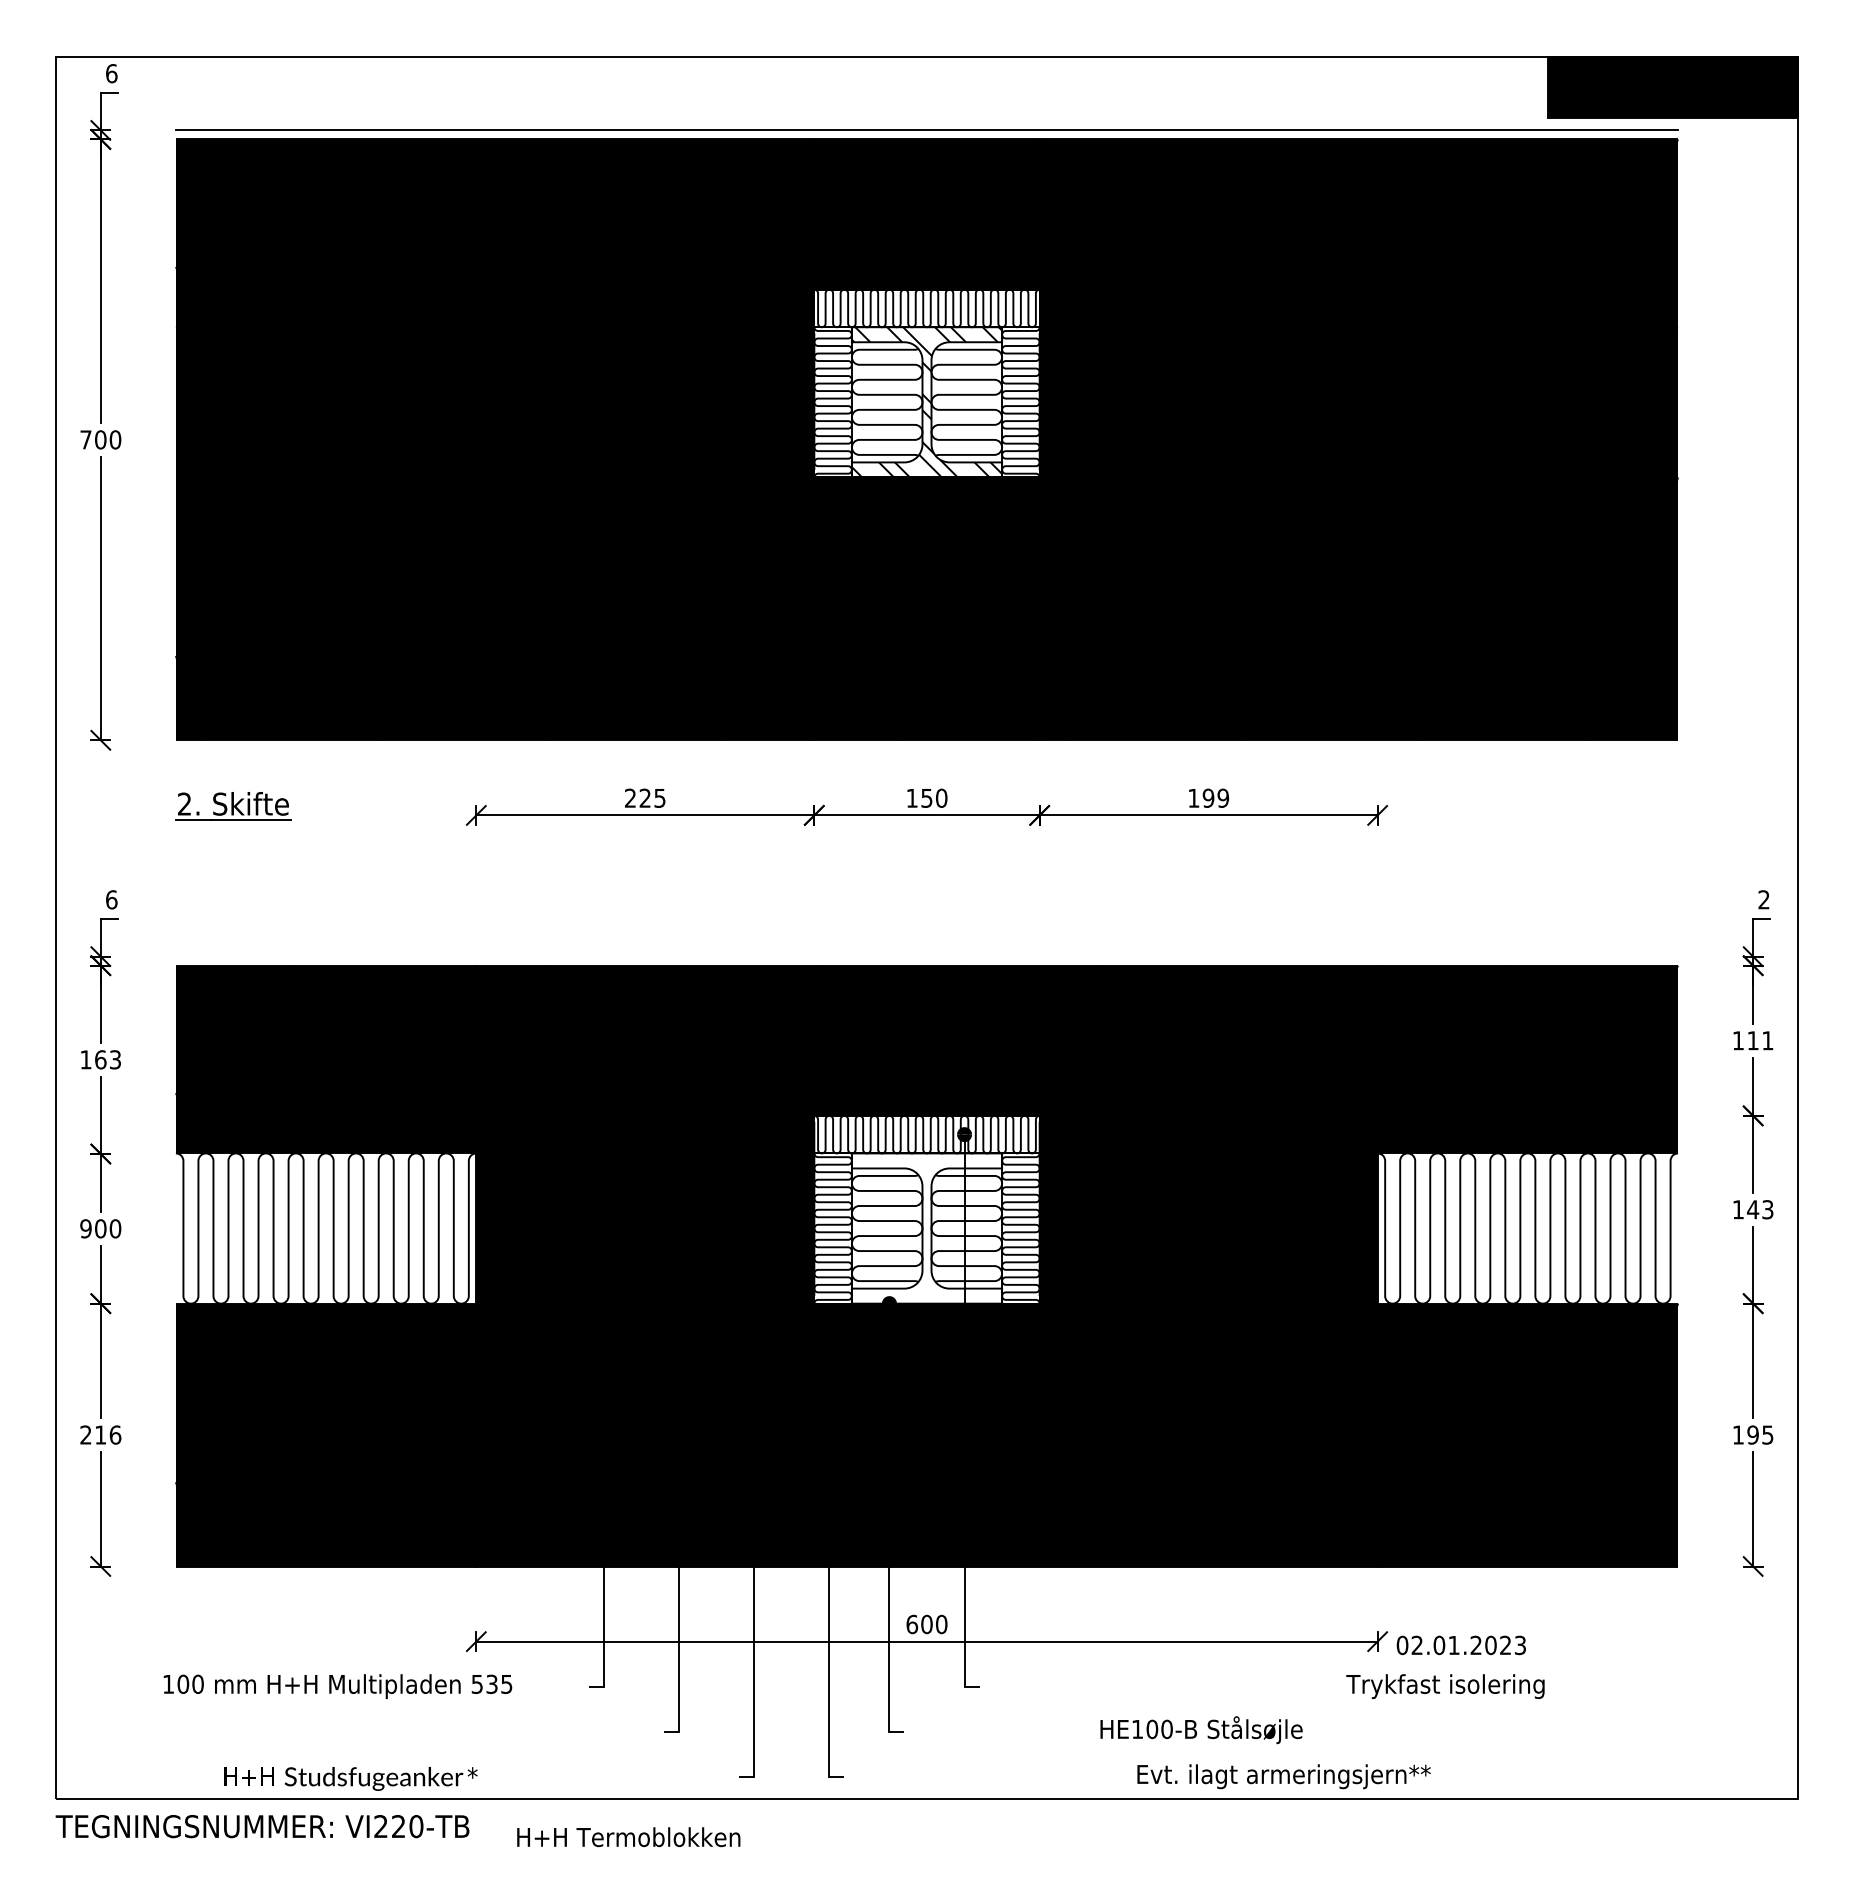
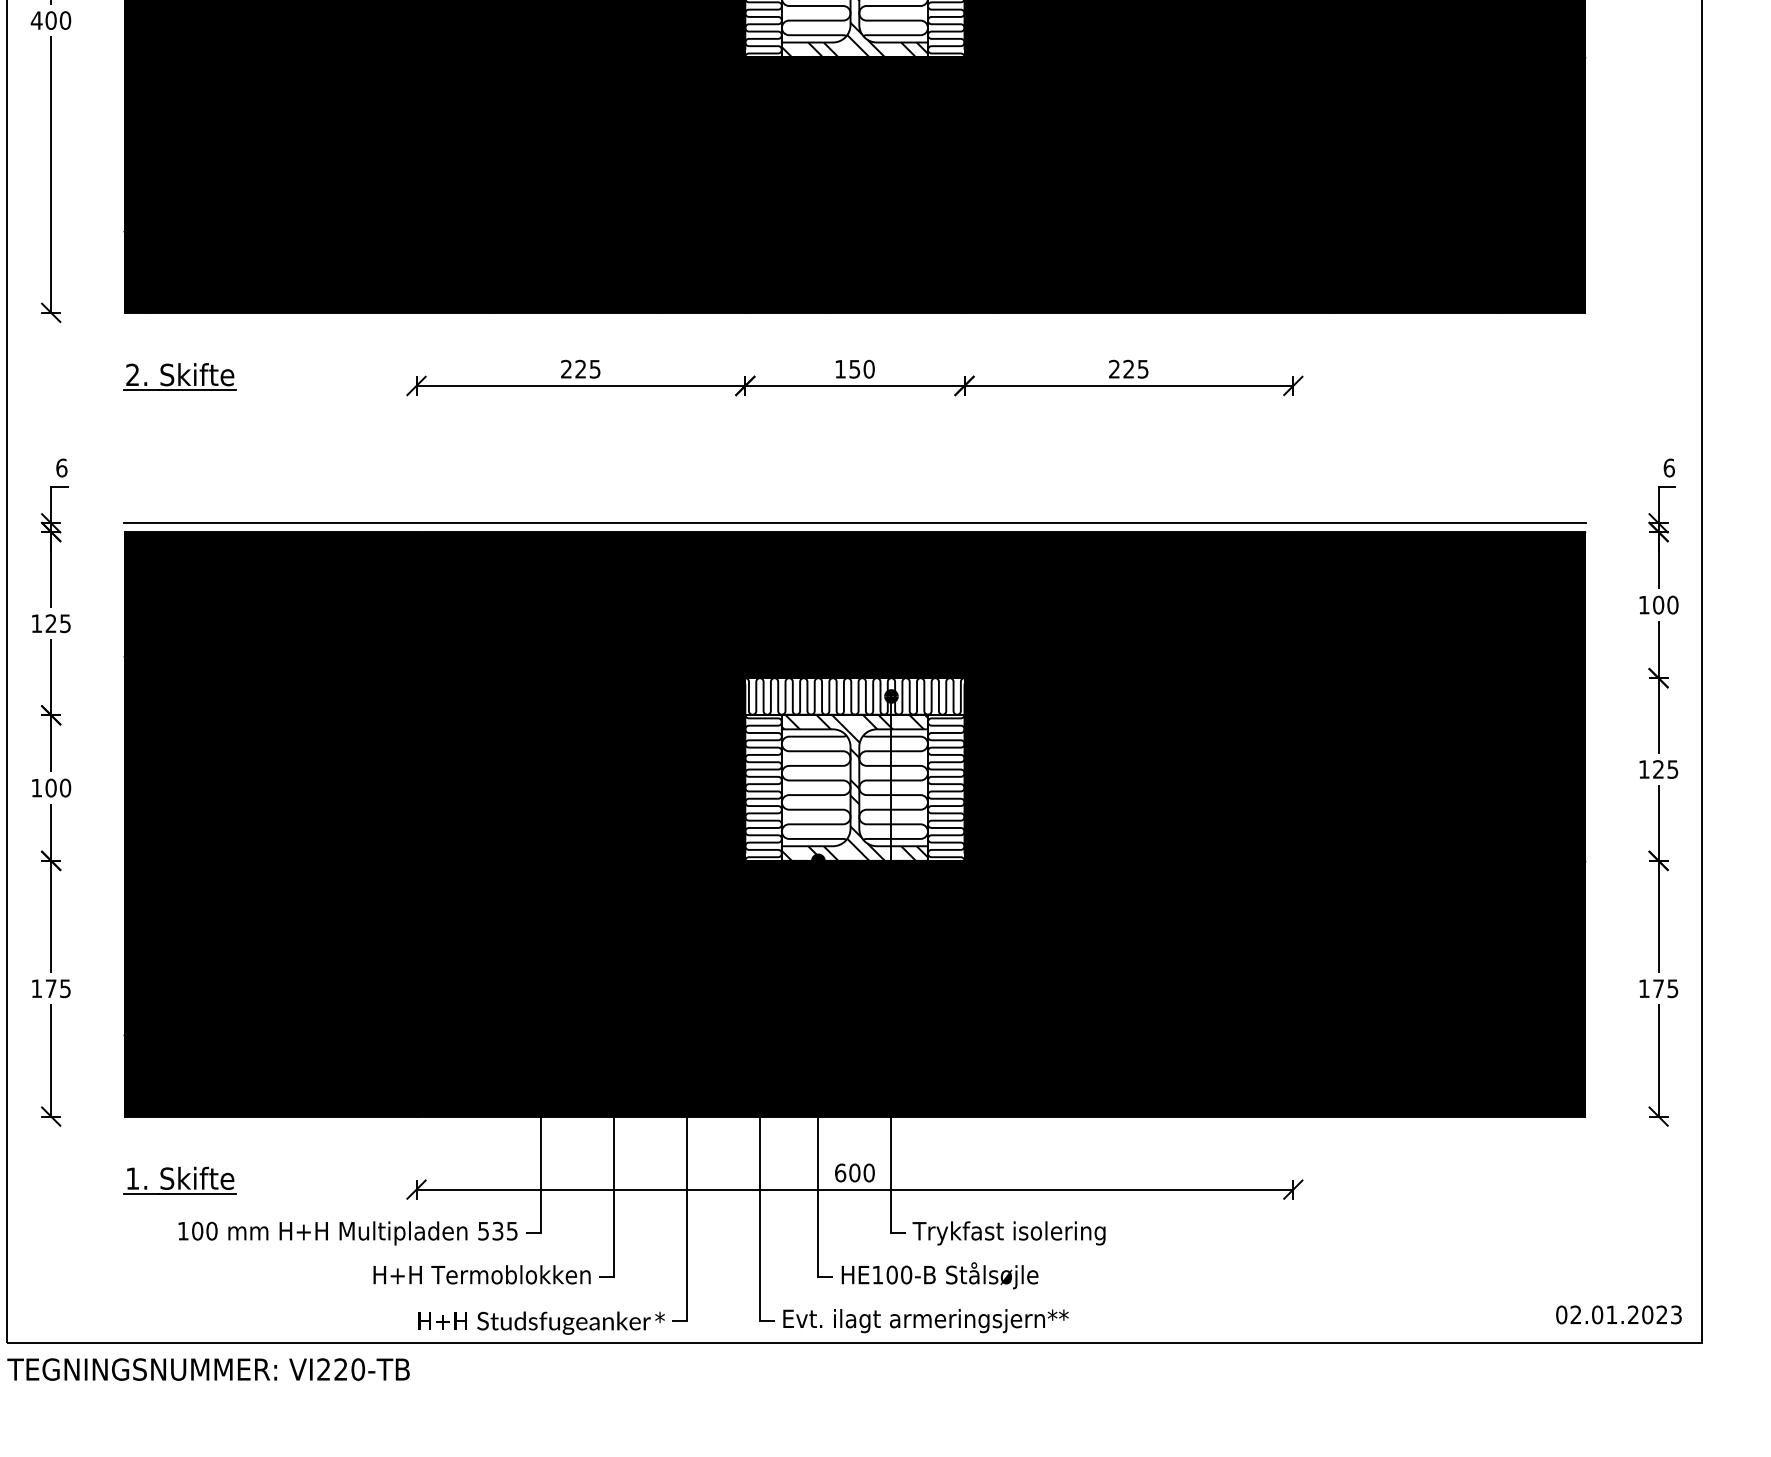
text: (85, 439) -> (36, 20), 700 -> 400
text: (1208, 797) -> (1128, 368), 199 -> 225
text: (1763, 899) -> (1668, 467), 2 -> 6
line: (926, 956) -> (854, 523), added
text: (1760, 1040) -> (1665, 604), 111 -> 100
text: (107, 1059) -> (57, 623), 163 -> 125
text: (1760, 1209) -> (1665, 769), 143 -> 125
text: (85, 1228) -> (36, 787), 900 -> 100
fill: (325, 1228) -> (269, 787), added
hatch: (926, 1228) -> (854, 787), added
fill: (1527, 1228) -> (1439, 787), added
text: (100, 1434) -> (50, 988), 216 -> 175
text: (1752, 1434) -> (1657, 988), 195 -> 175
part: (233, 1632) -> (180, 1180), added
text: (1460, 1645) -> (1618, 1315), moved
text: (337, 1686) -> (347, 1233), moved
text: (1445, 1686) -> (1009, 1233), moved
text: (1201, 1730) -> (940, 1276), moved
text: (1283, 1776) -> (925, 1320), moved
text: (350, 1778) -> (541, 1322), moved
text: (628, 1837) -> (481, 1275), moved

